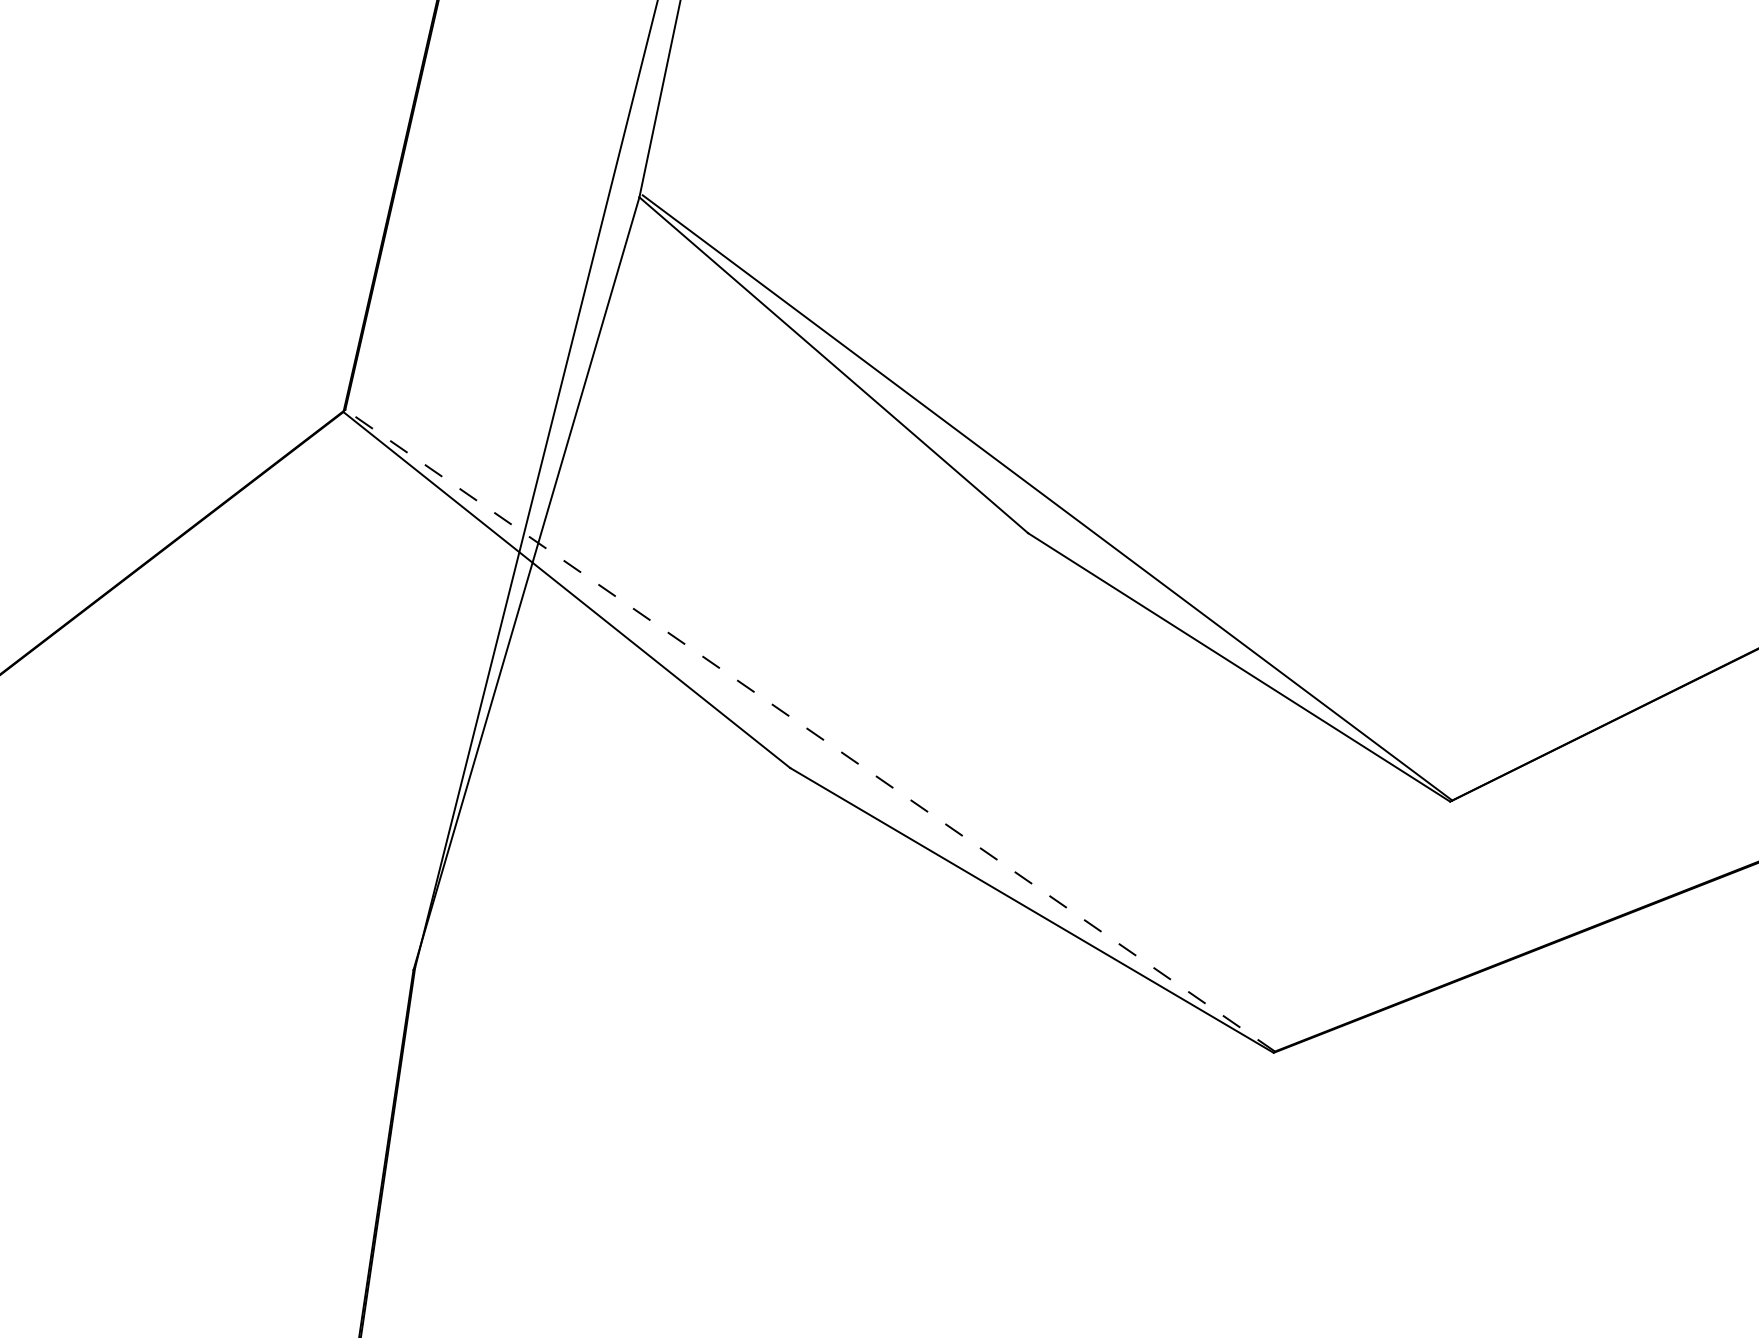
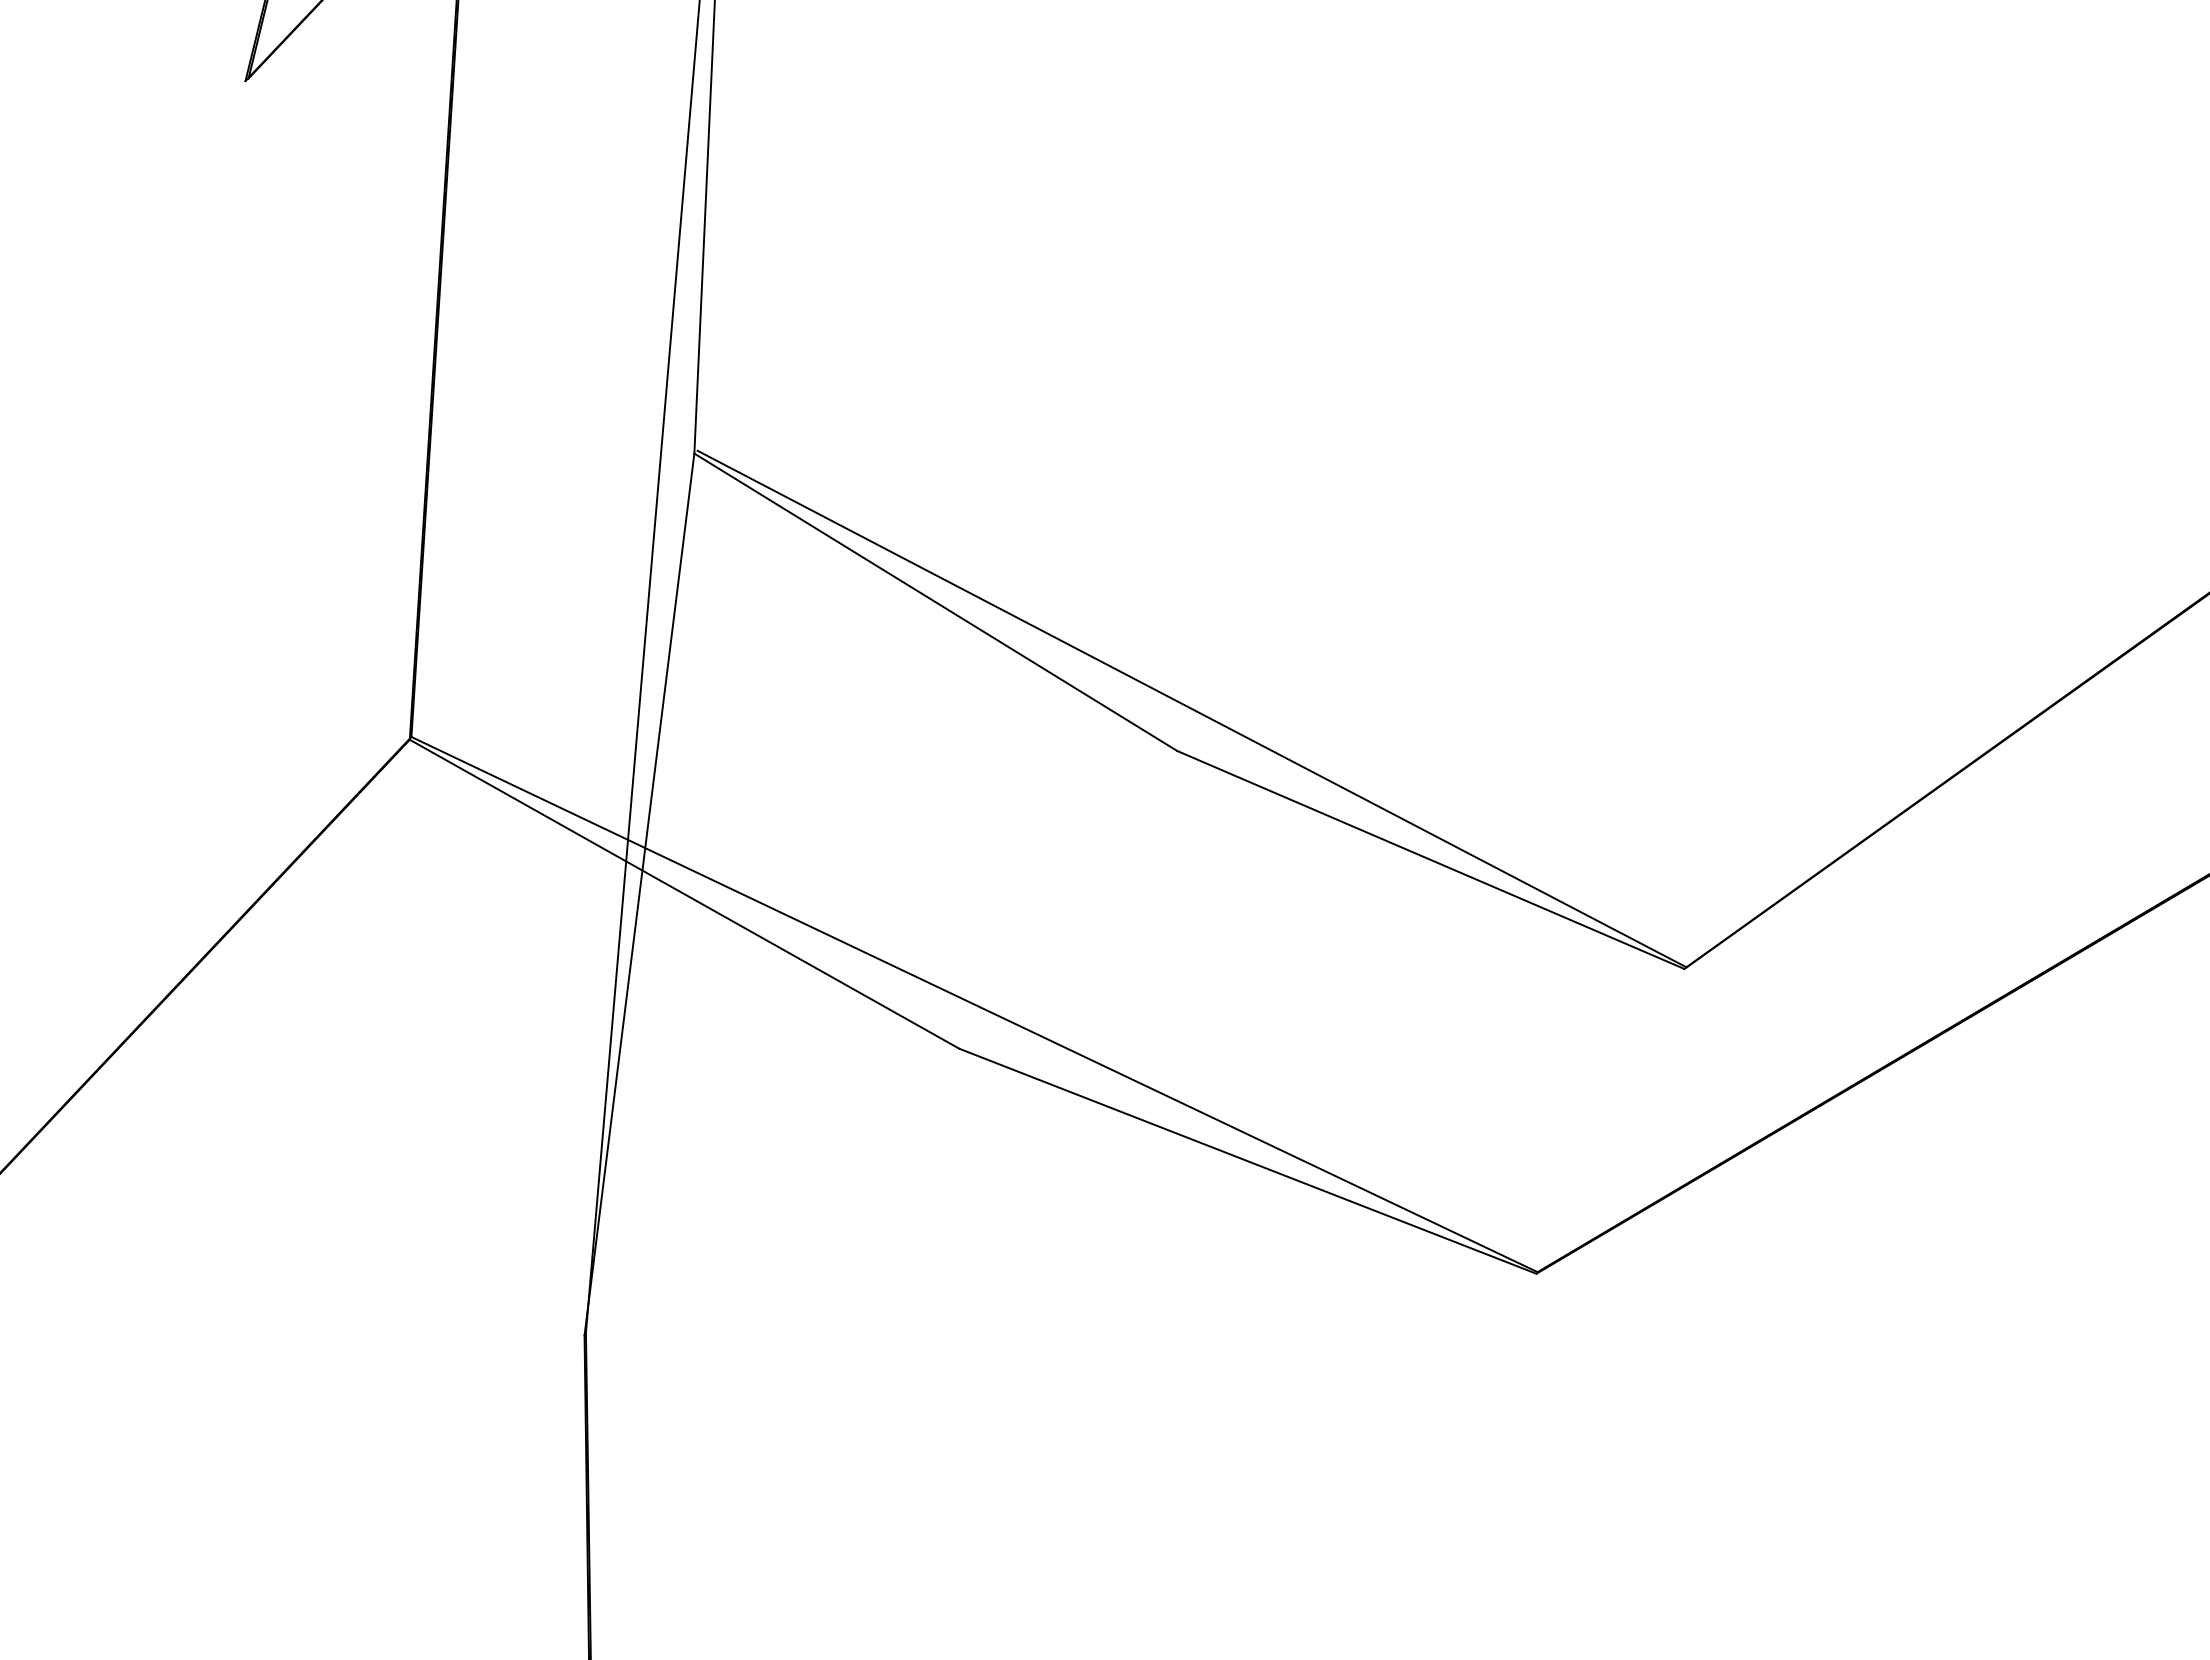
line: (810, 730) -> (974, 1004), dashed -> solid

